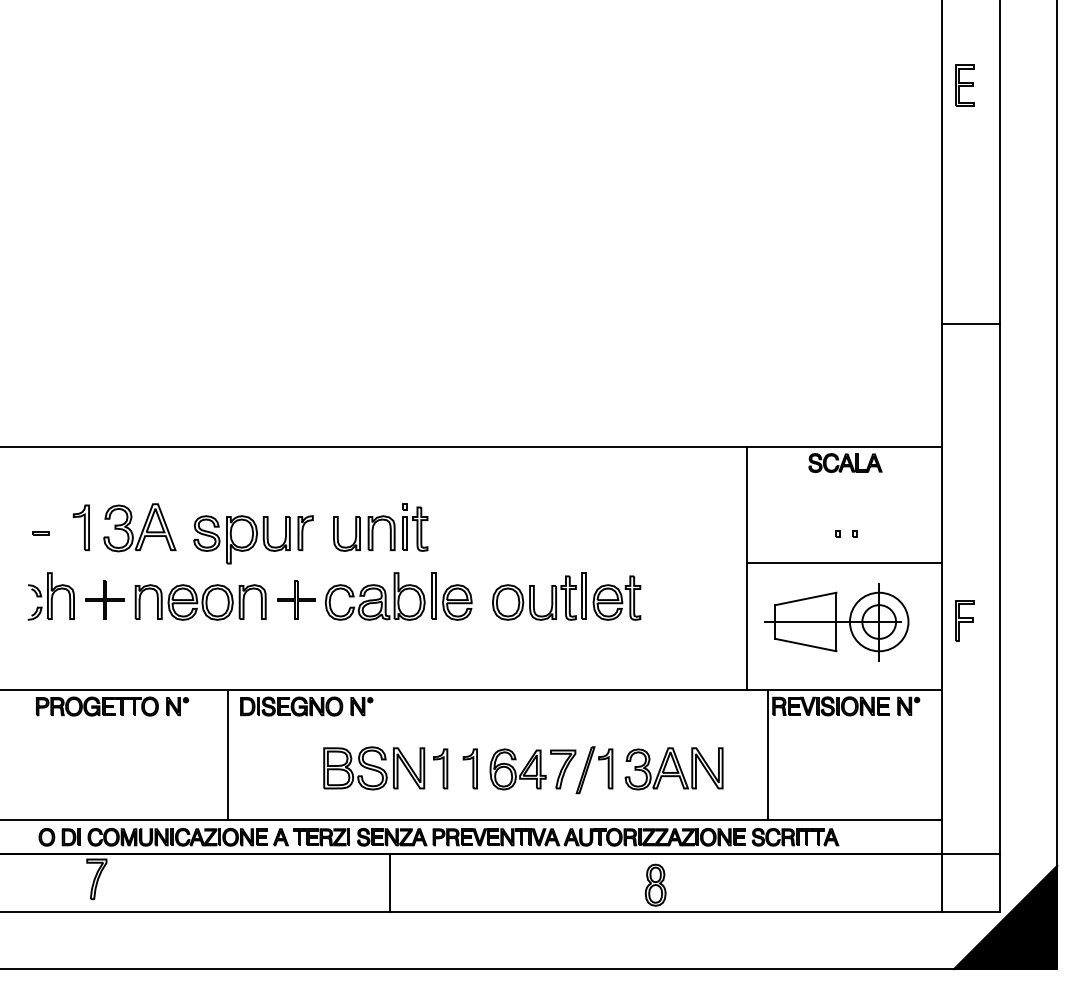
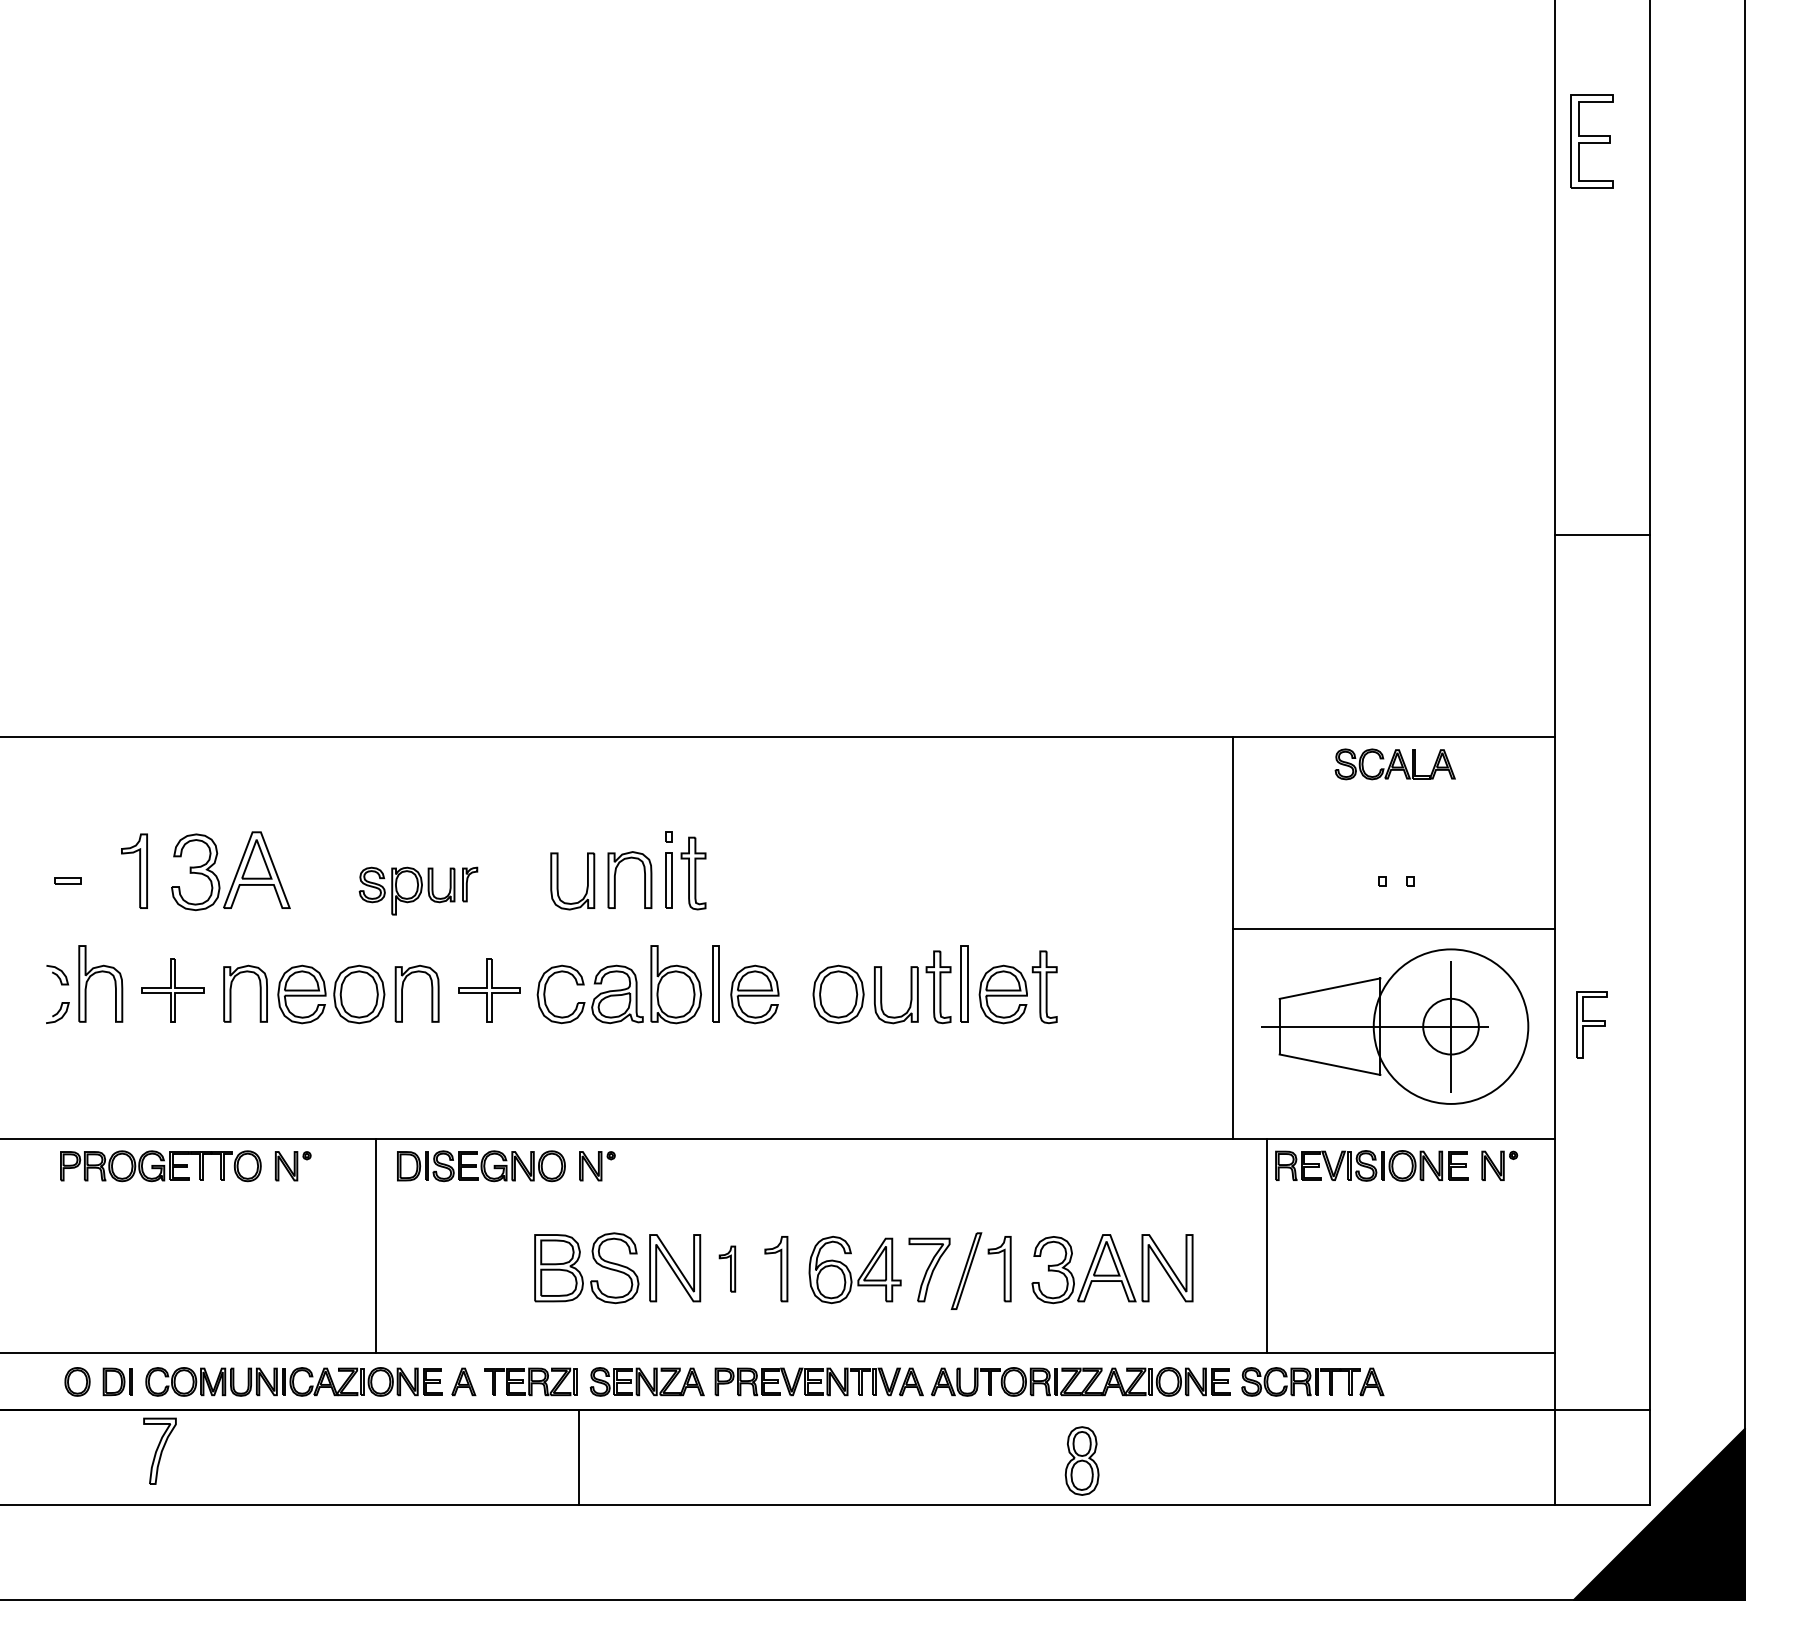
part: (964, 85) -> (1591, 141), size x1.4
part: (253, 539) -> (418, 890), size x0.6
circle: (878, 621) -> (1449, 1025), size x1.6
part: (440, 768) -> (727, 1268), size x0.7
line: (389, 882) -> (578, 1456), moved

